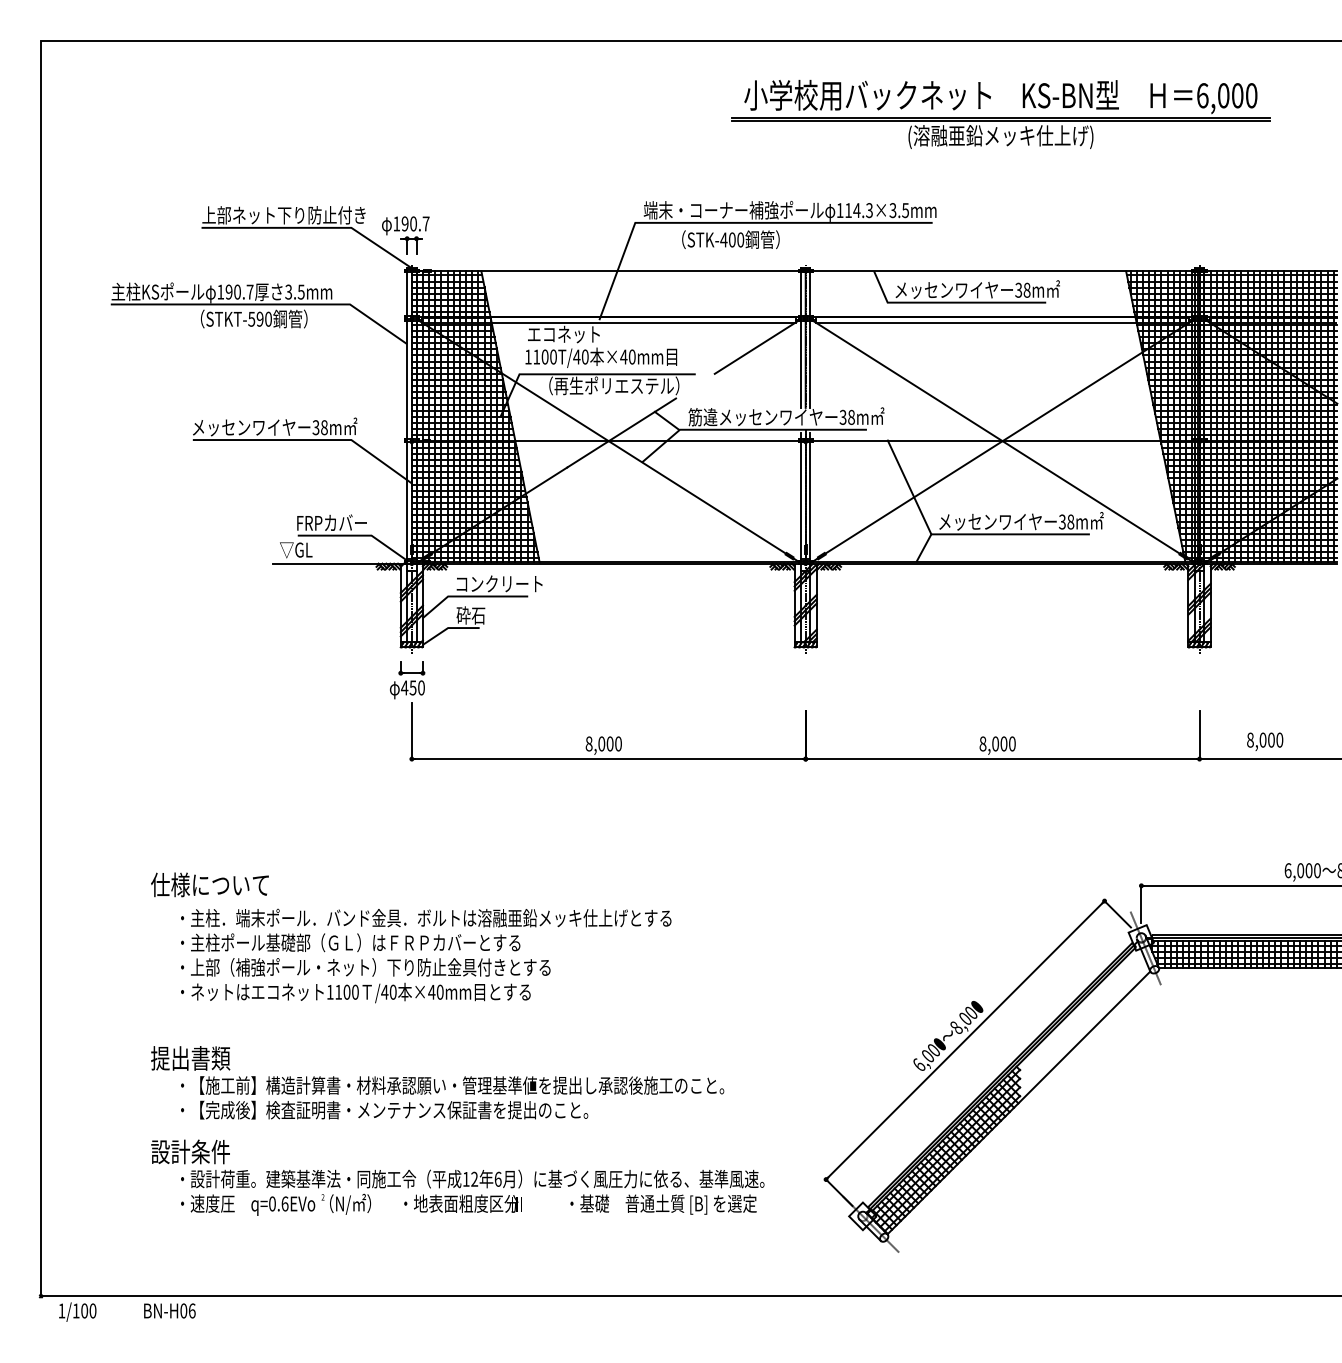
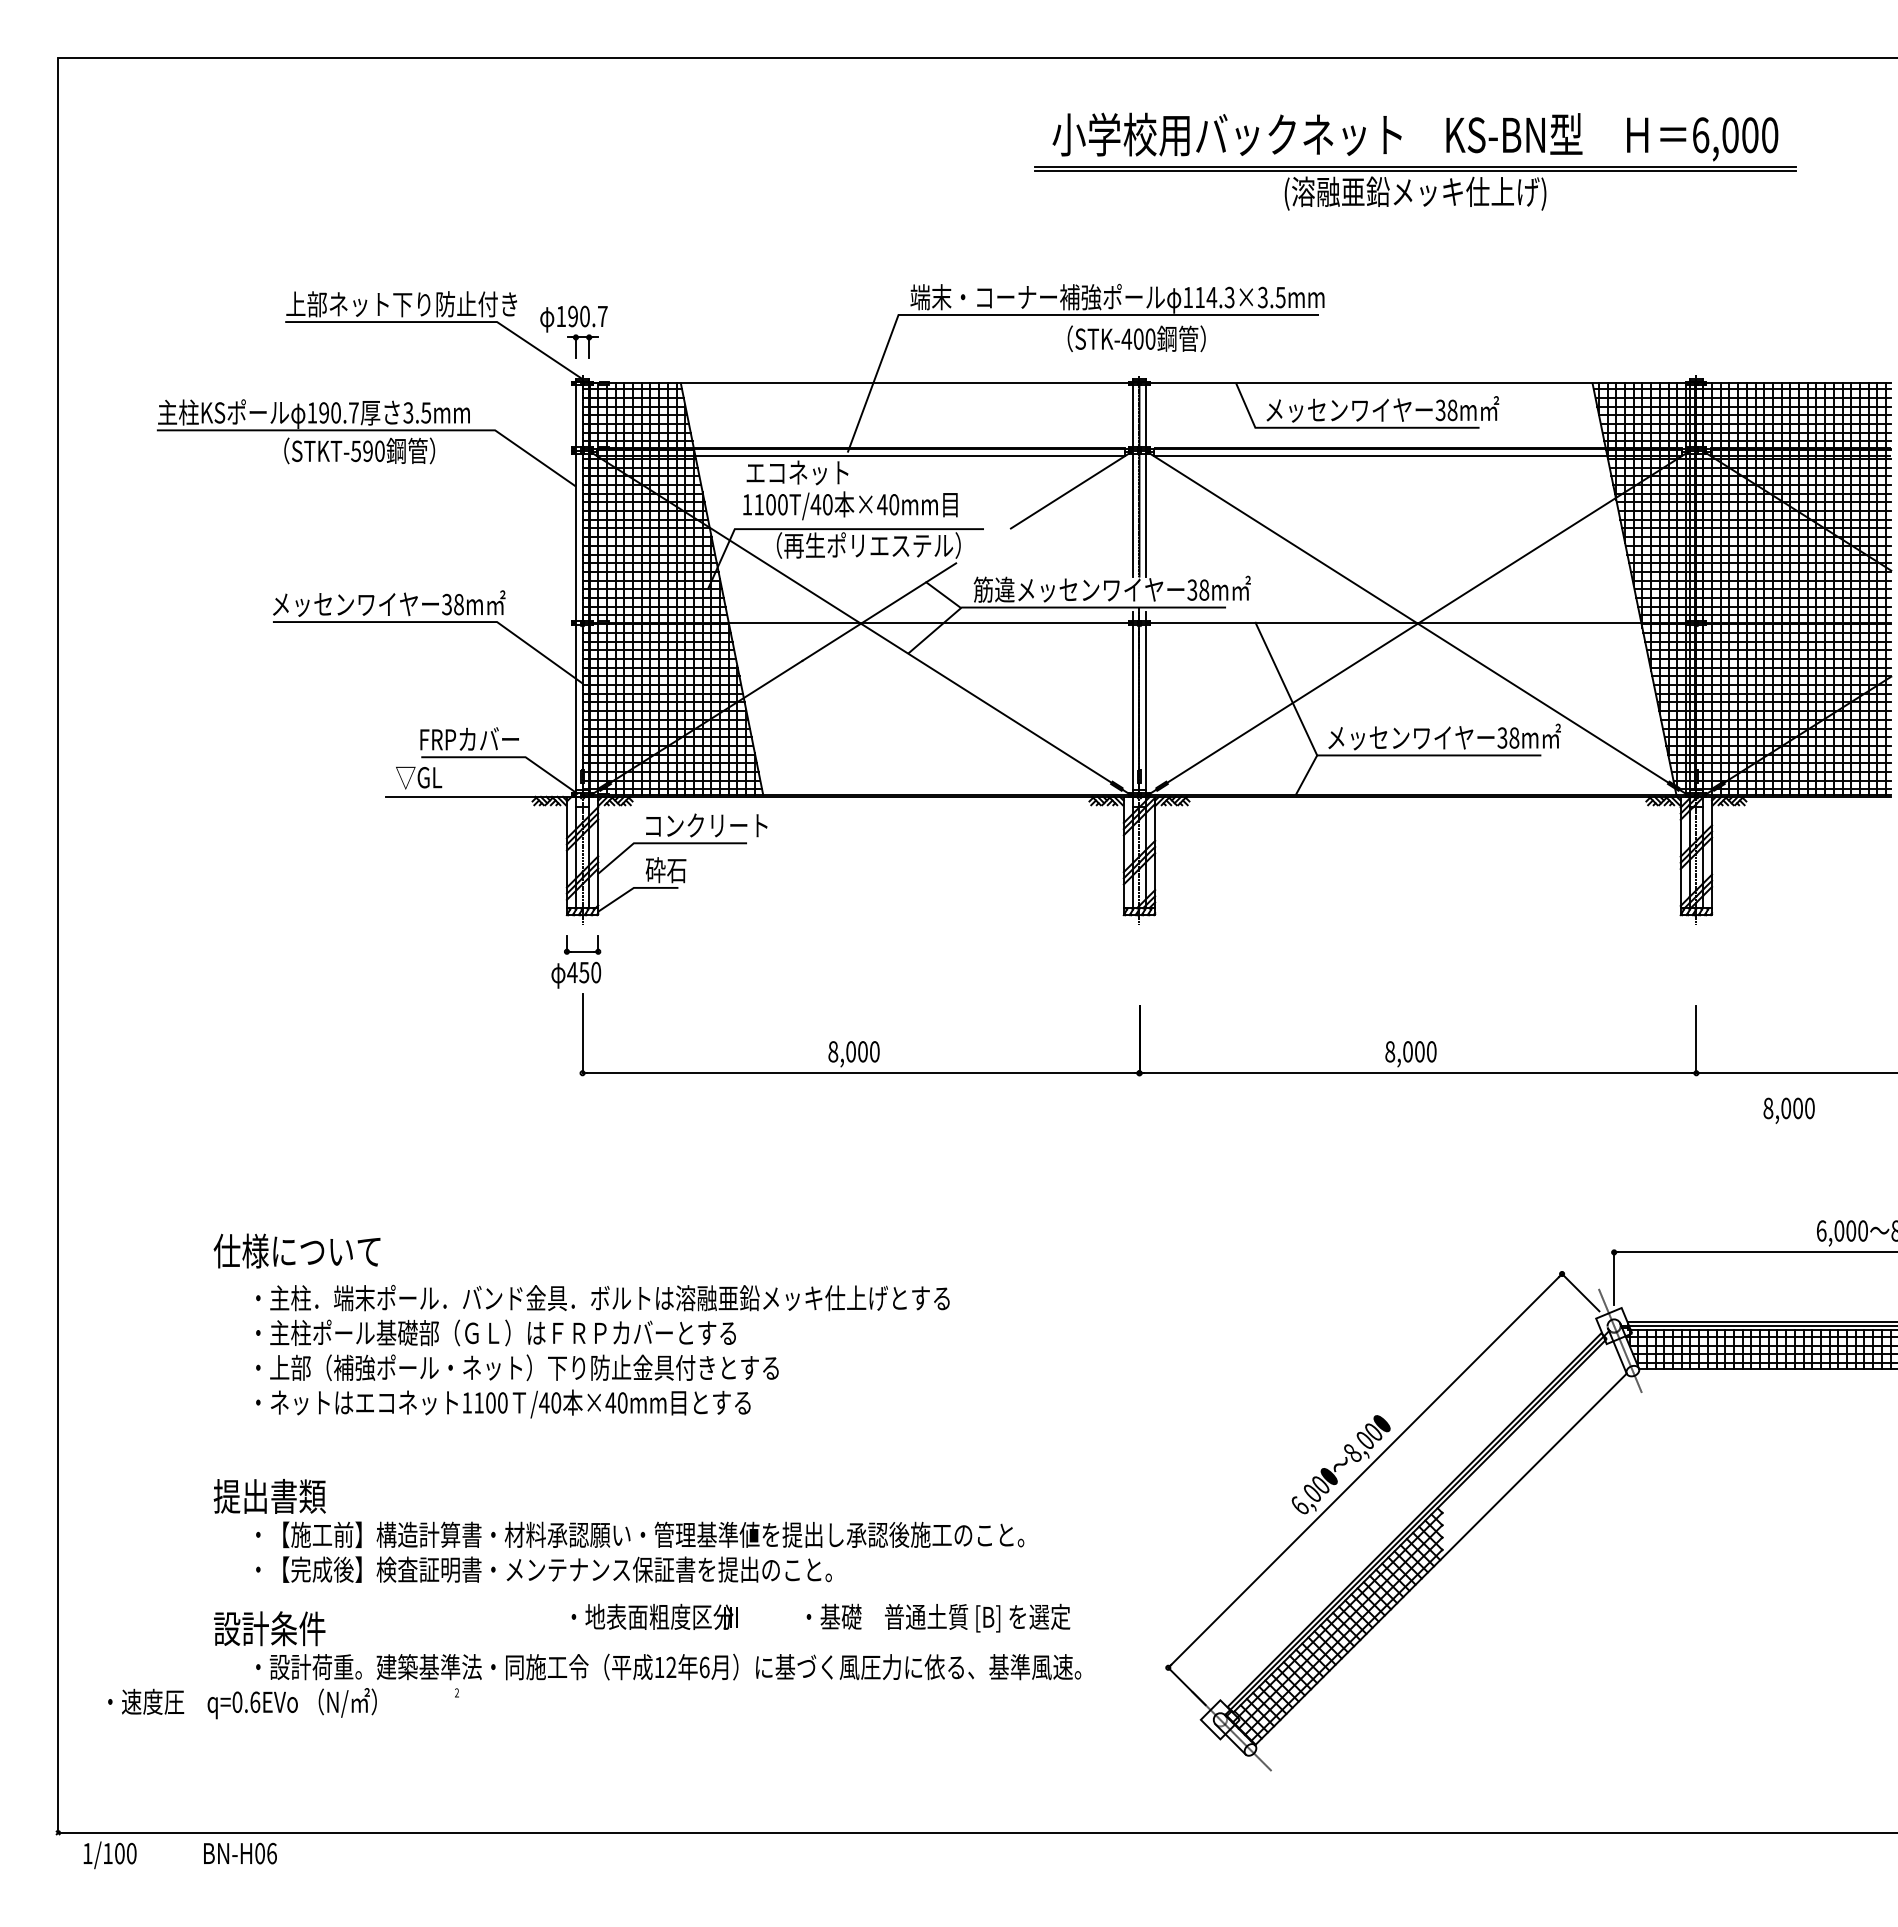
text: (730, 239) -> (1136, 338), moved
text: (1264, 741) -> (1788, 1110), moved
text: (276, 1204) -> (242, 1703), moved
text: (580, 1204) -> (820, 1617), moved

